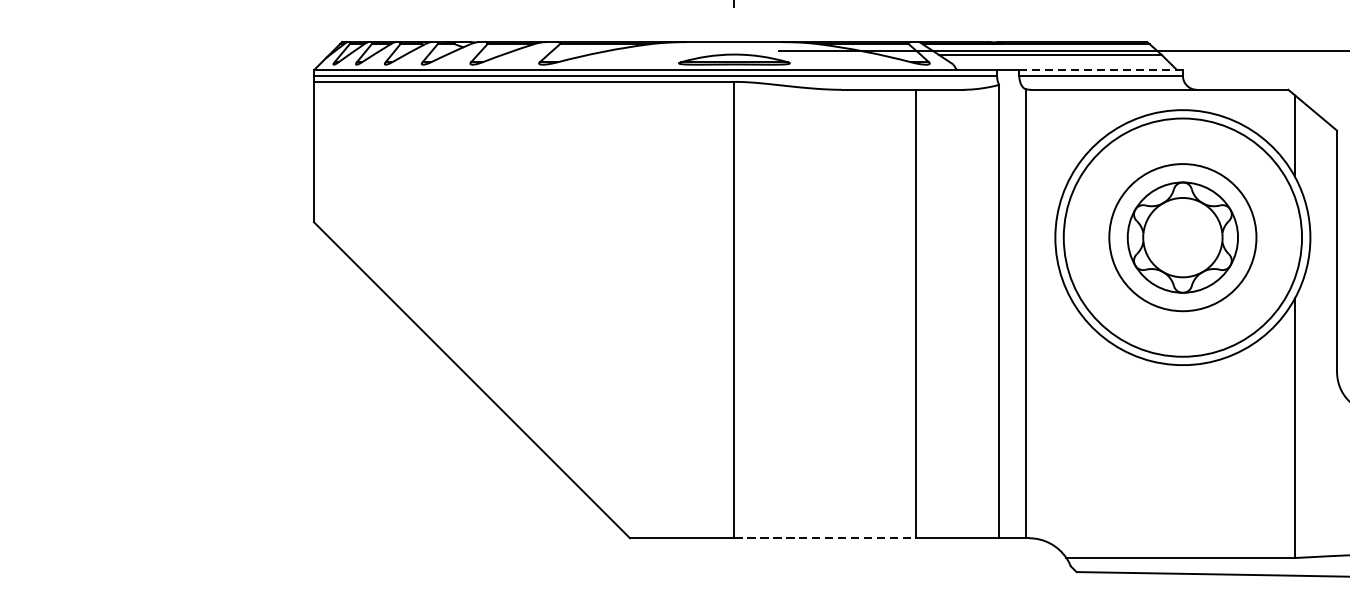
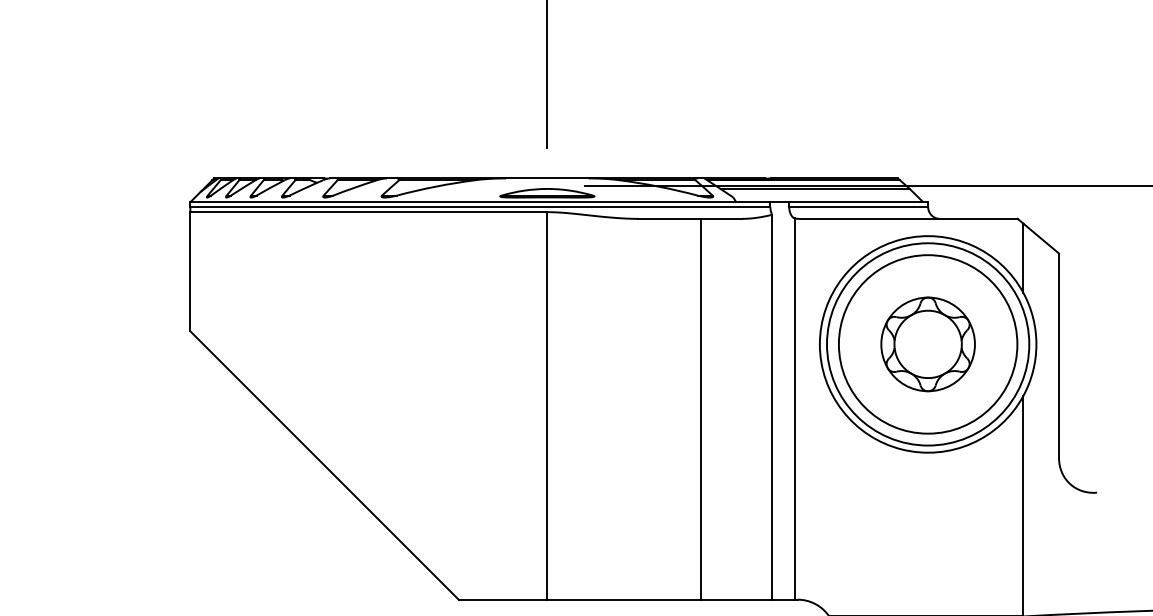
line: (1100, 70) -> (858, 202), dashed -> solid
circle: (1182, 237) -> (927, 344), size x1.43
line: (825, 538) -> (624, 599), dashed -> solid

